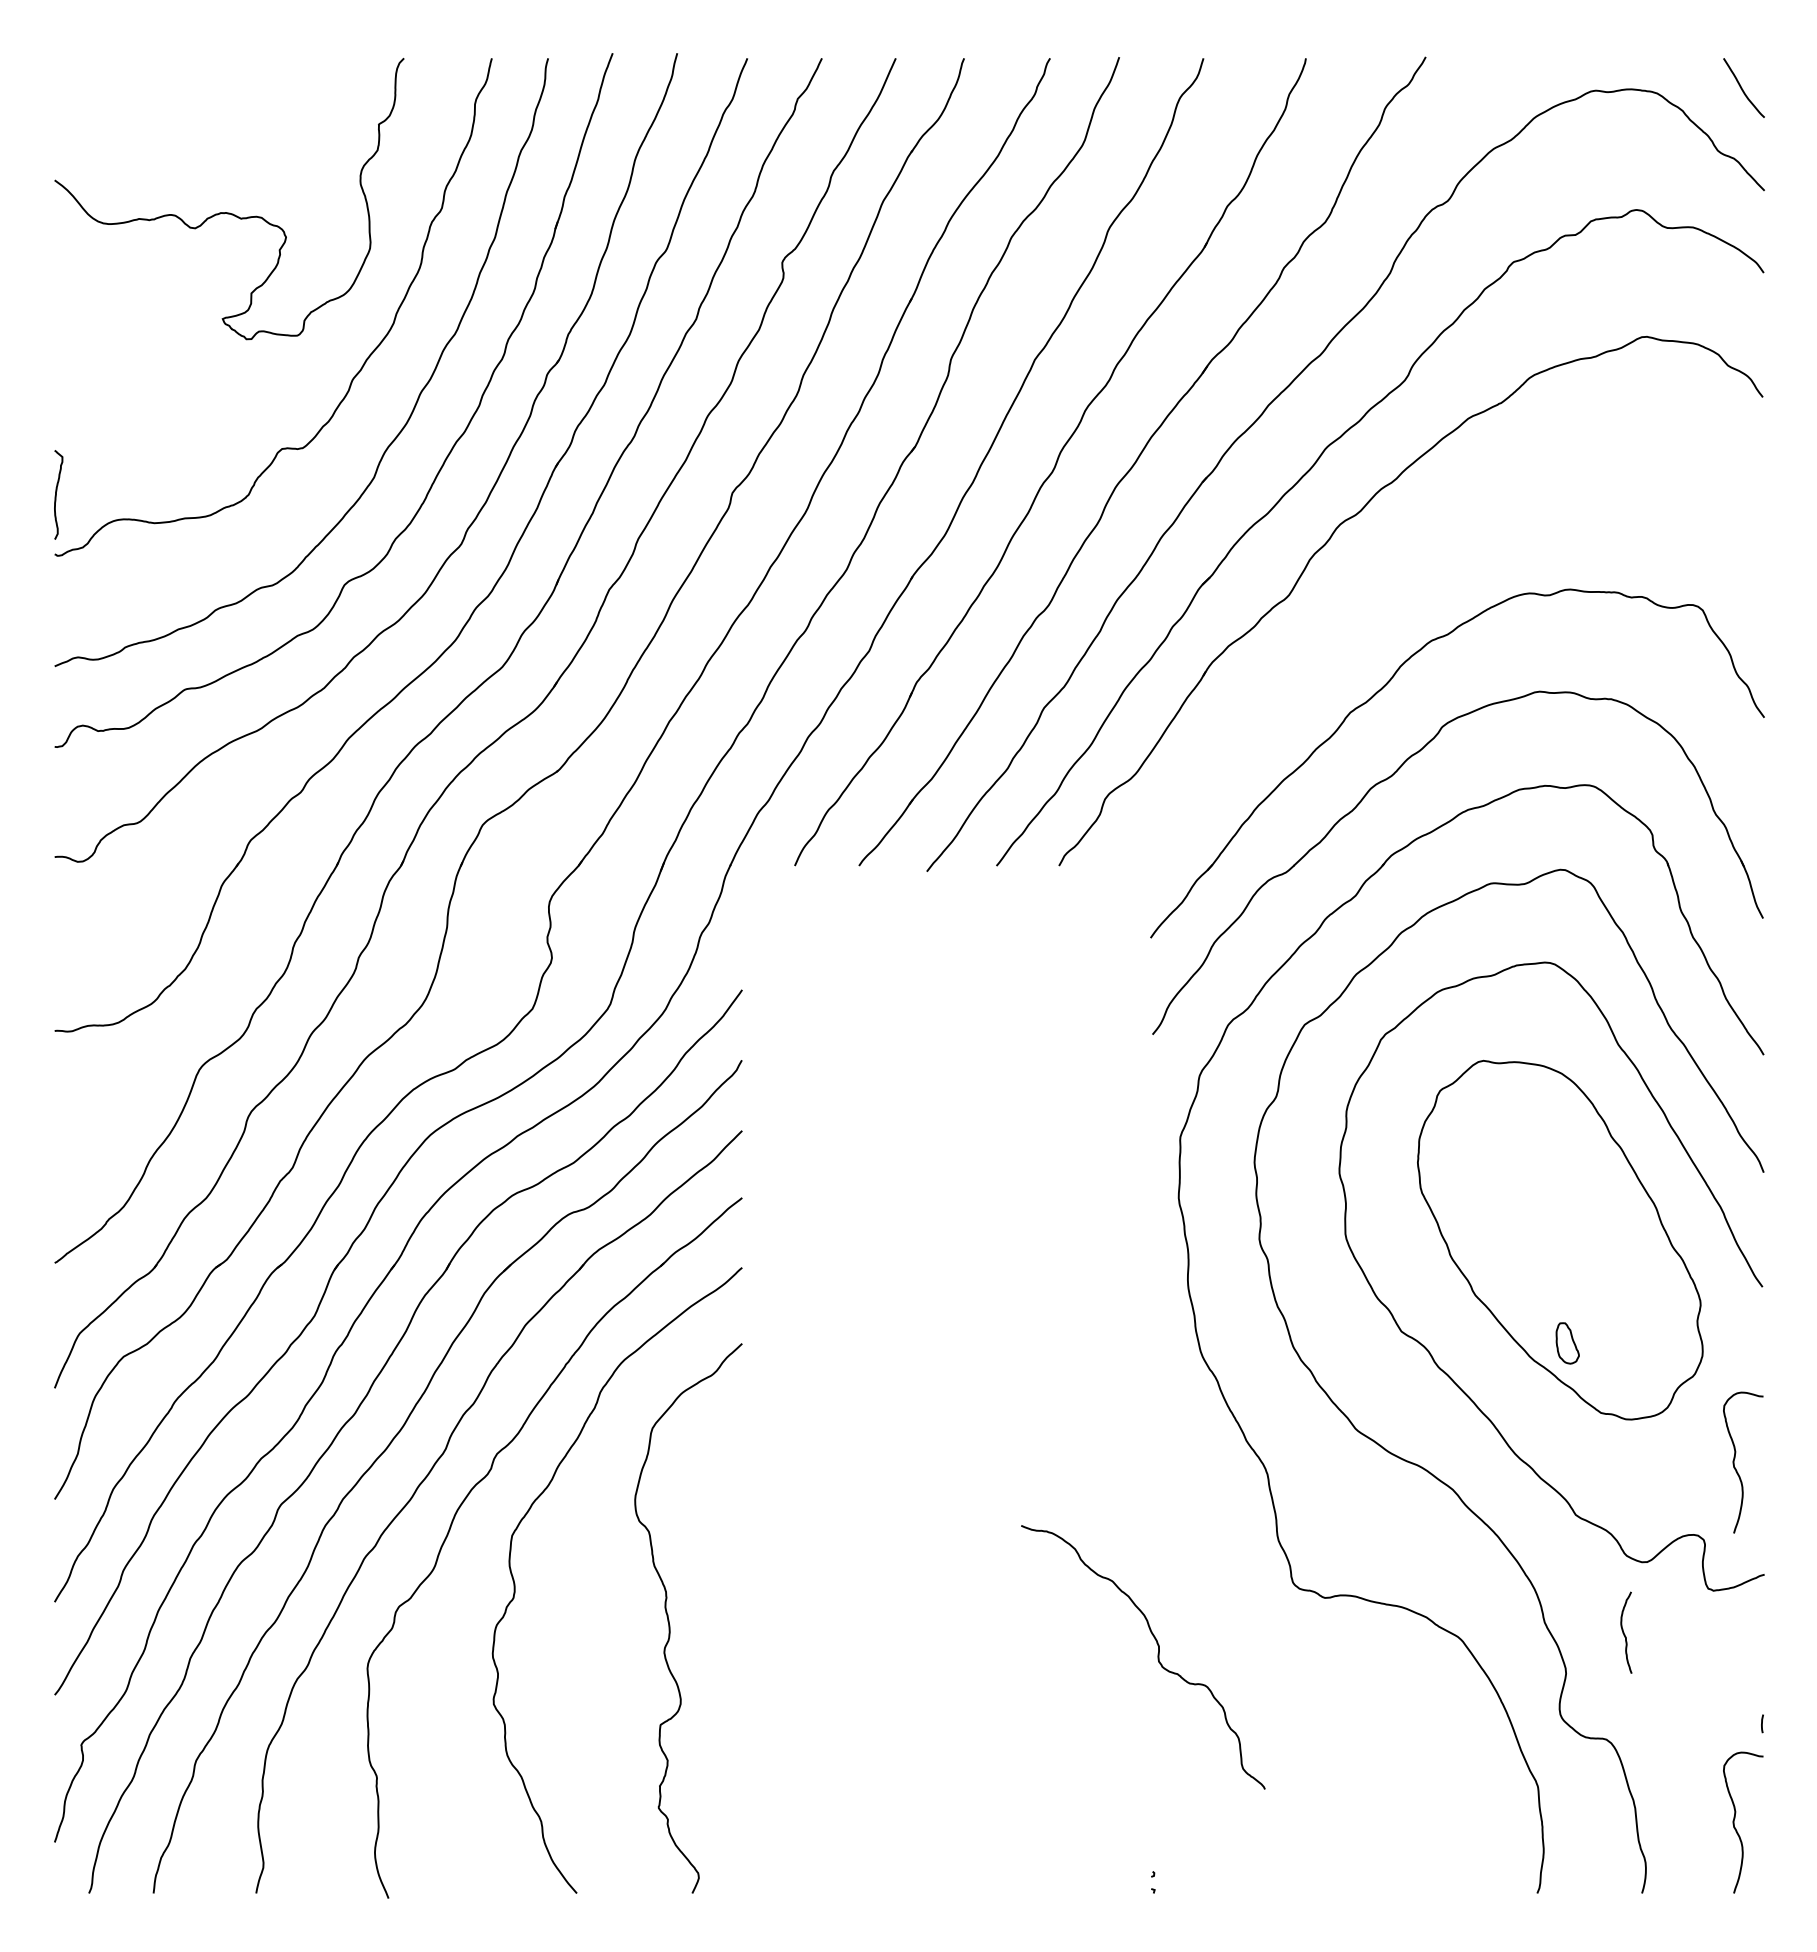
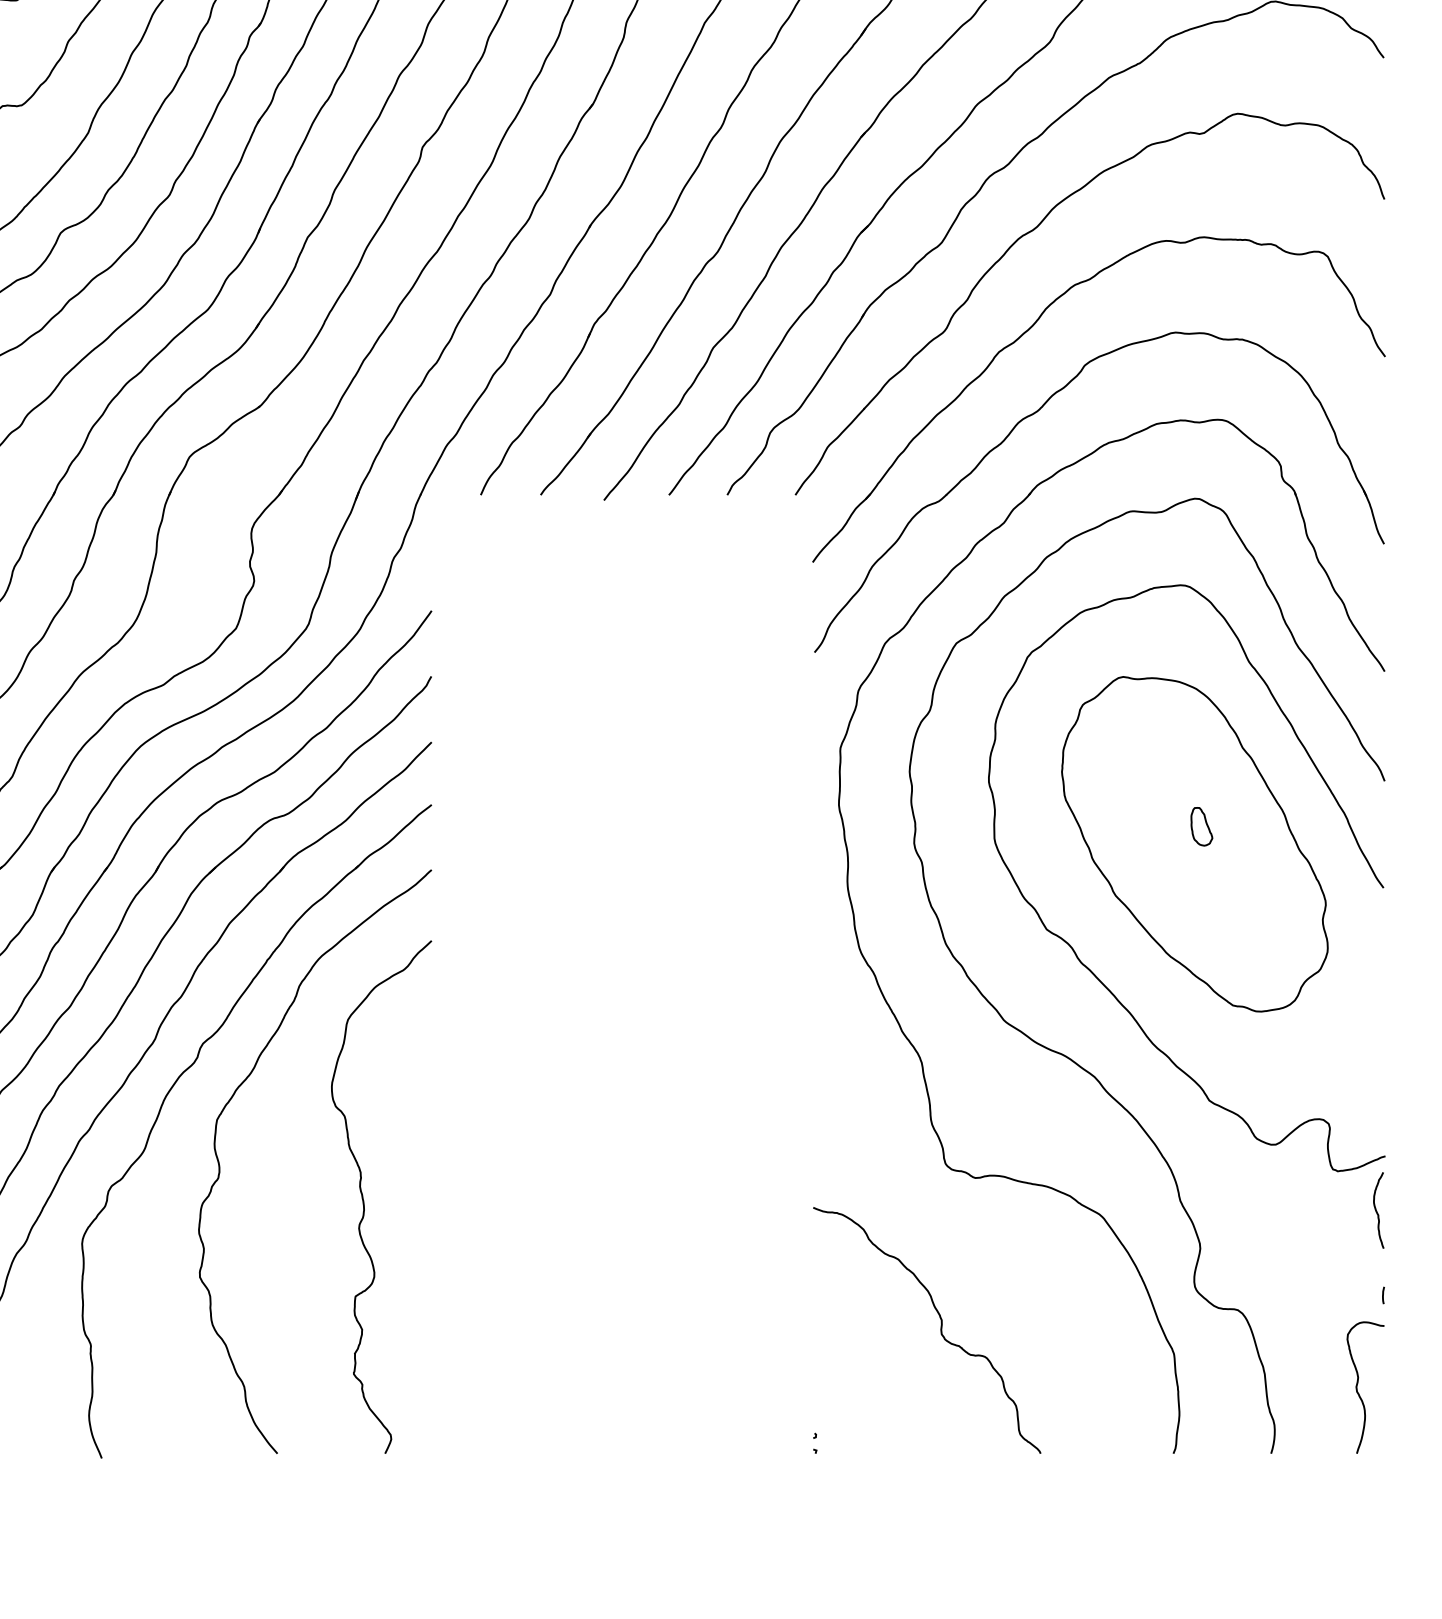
part: (1386, 583) -> (1032, 231), added
part: (1567, 1343) -> (1201, 826), moved
curve: (1735, 1458) -> (1358, 1047), removed
curve: (1624, 1632) -> (1376, 1210), moved
curve: (1157, 1657) -> (940, 1330), moved

